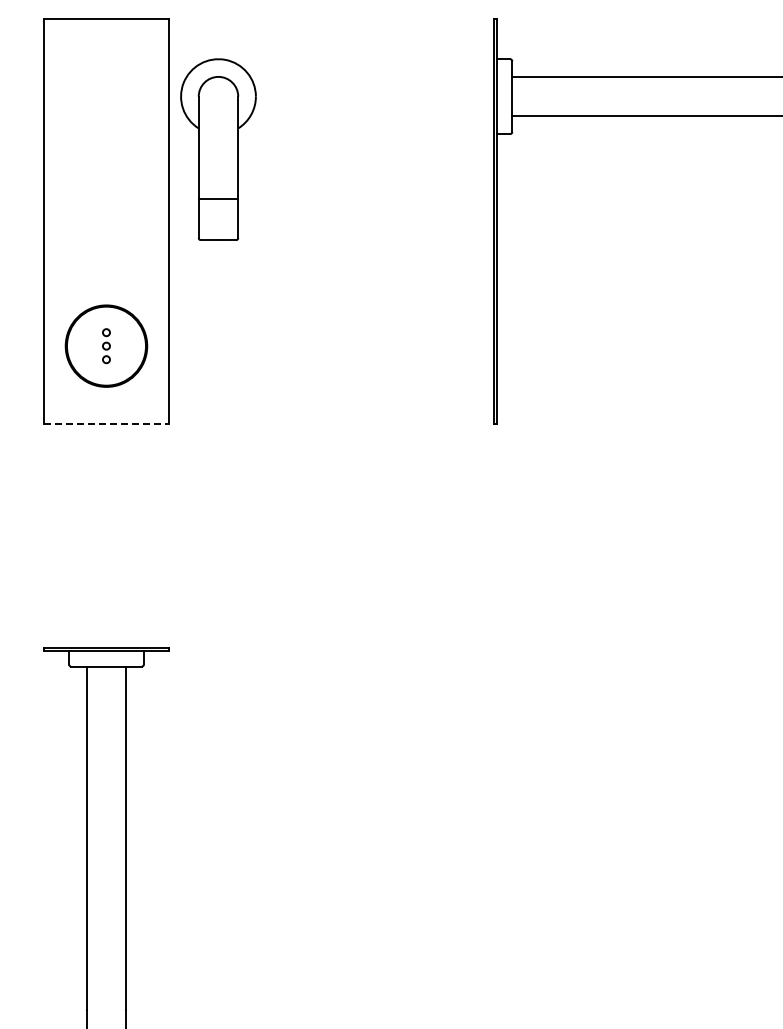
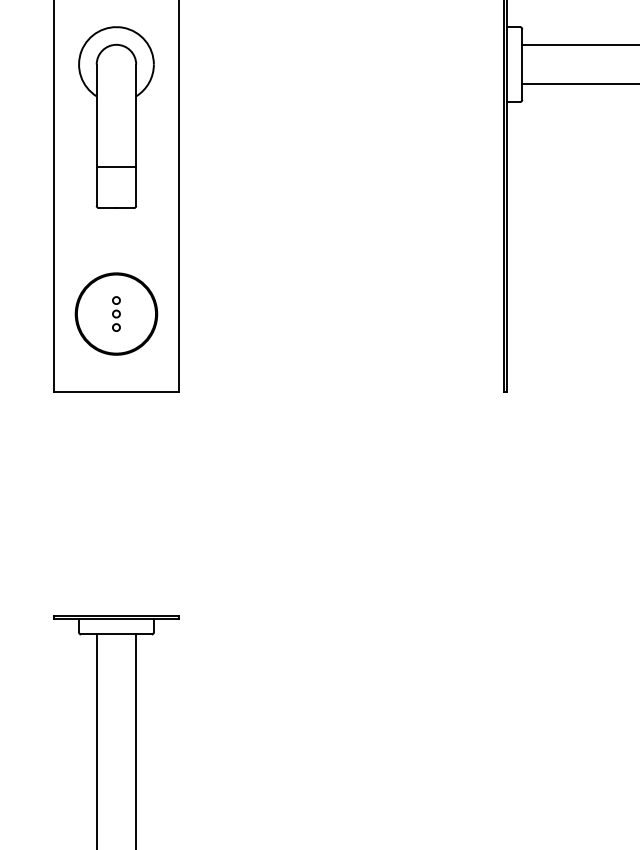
part: (218, 149) -> (116, 117), moved
line: (106, 424) -> (116, 392), dashed -> solid

